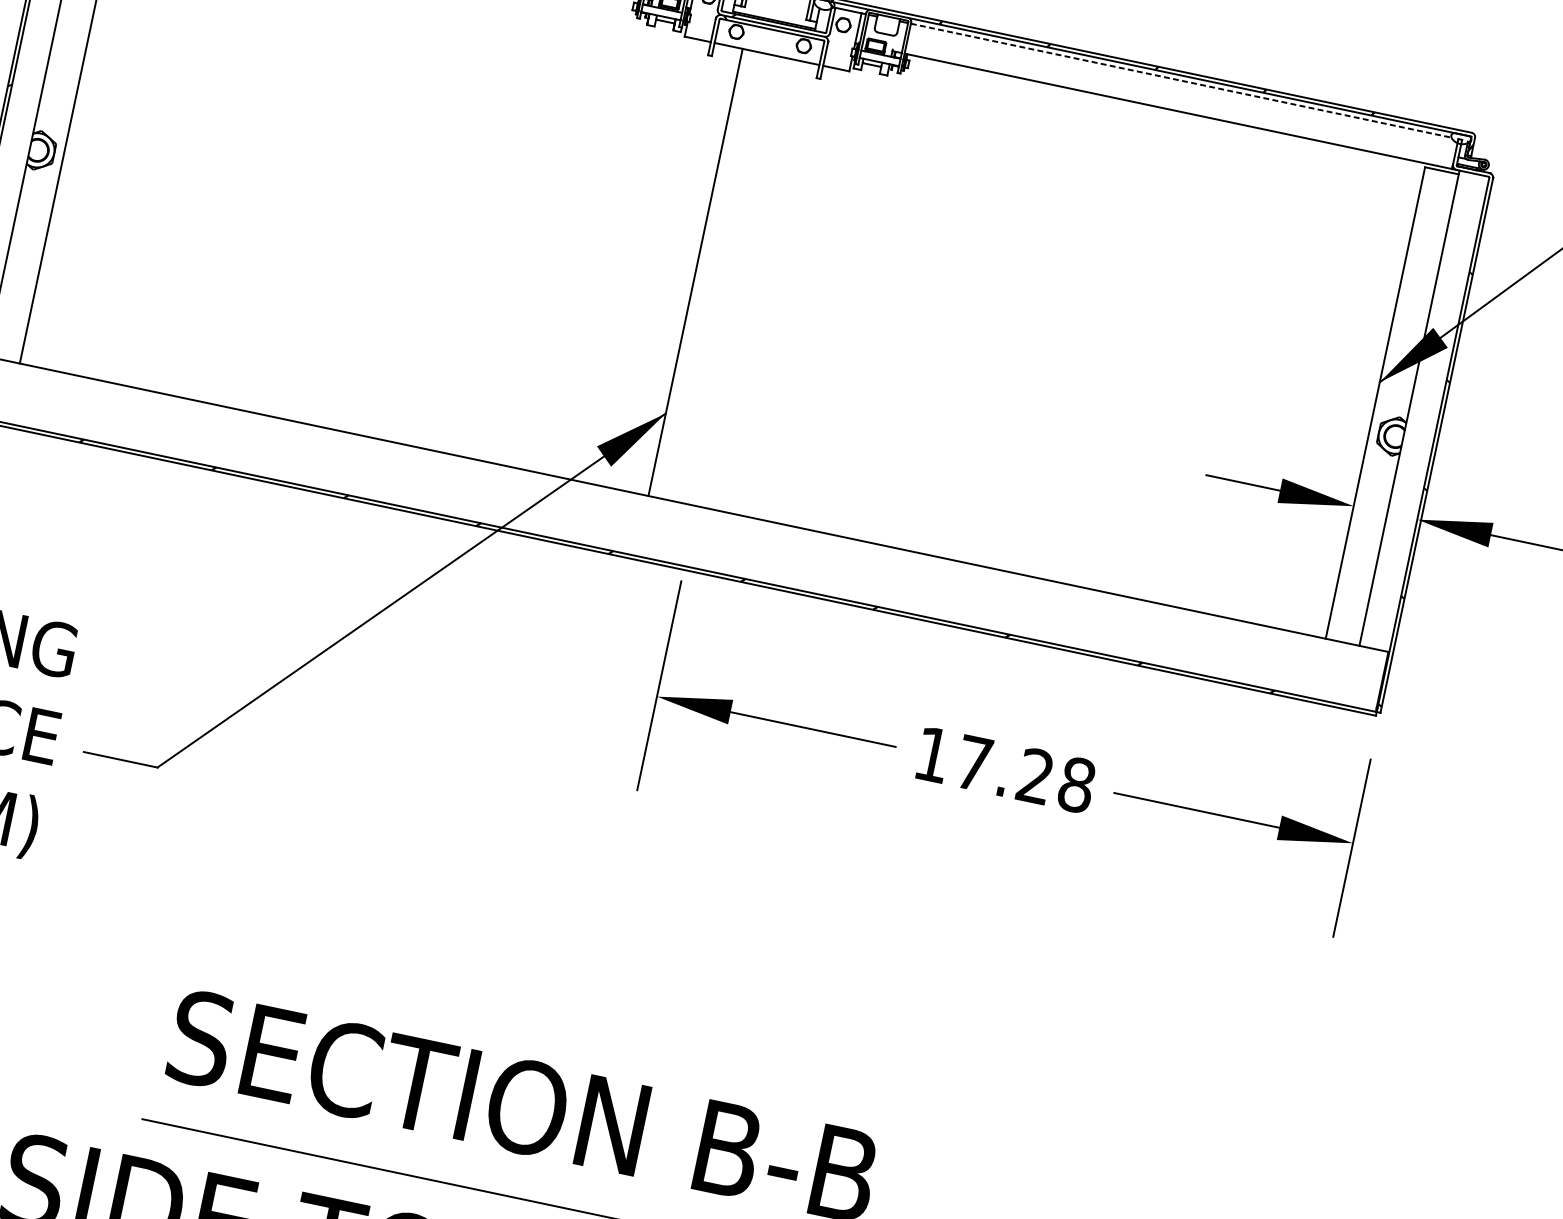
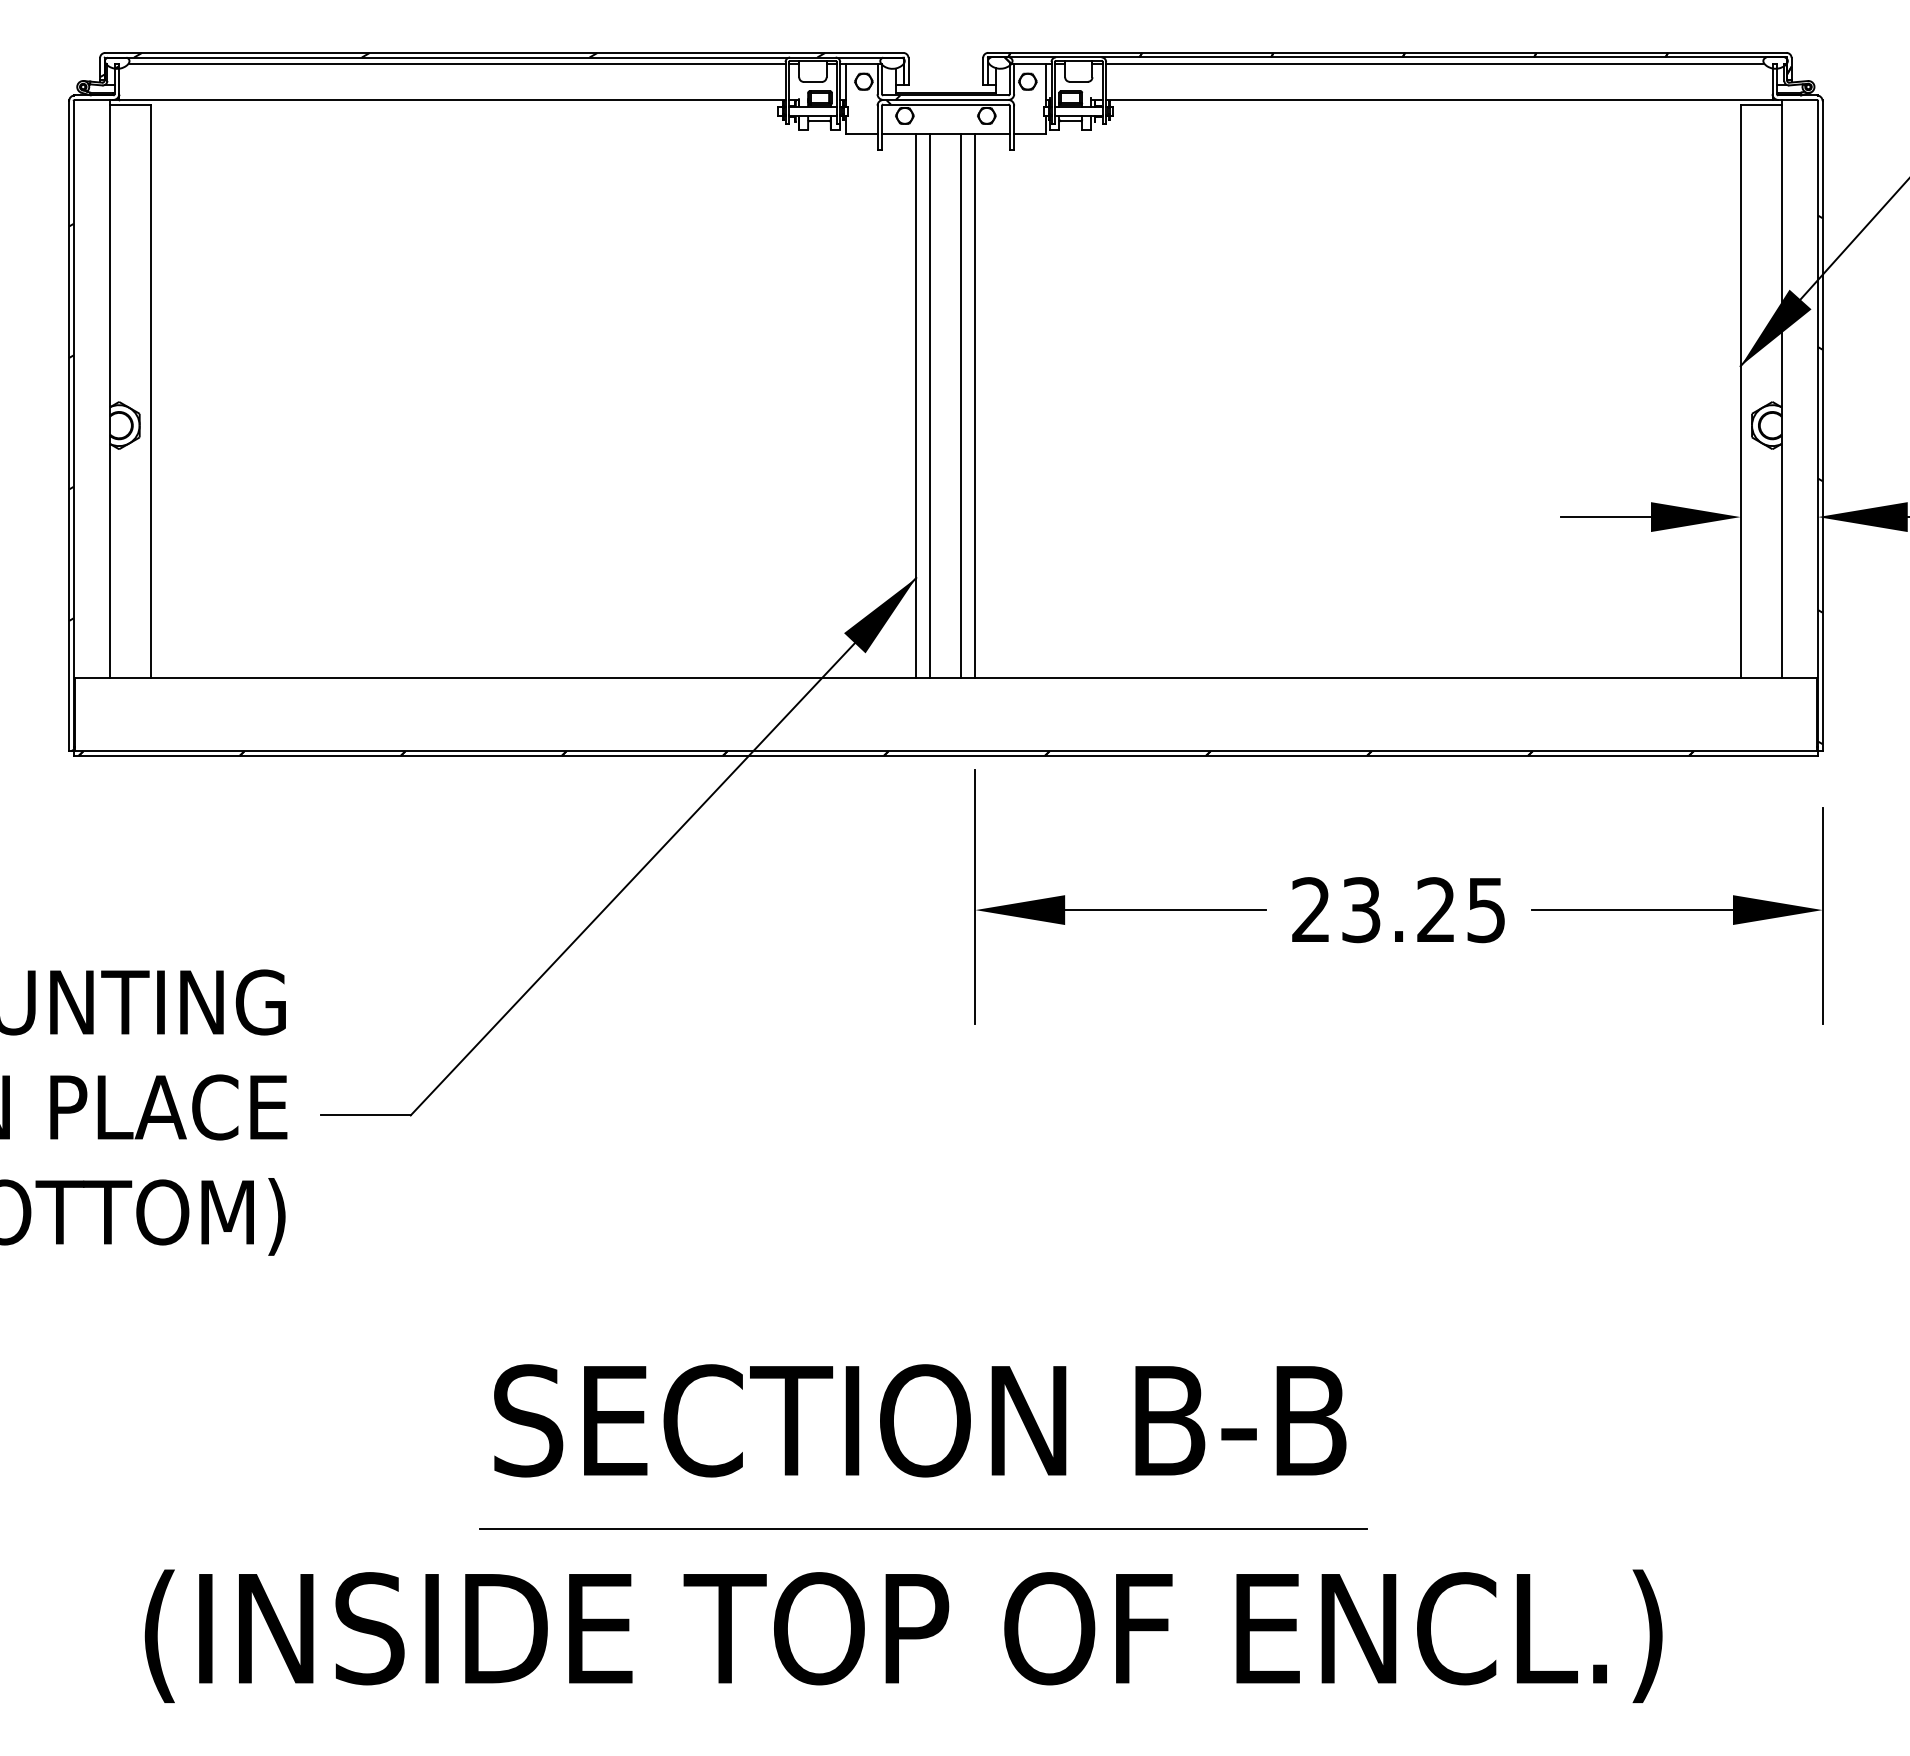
line: (1180, 80) -> (1434, 63), dashed -> solid
line: (707, 275) -> (930, 406), added
line: (732, 280) -> (961, 406), added
line: (744, 282) -> (975, 406), added
text: (1005, 770) -> (1399, 910), 17.28 -> 23.25

